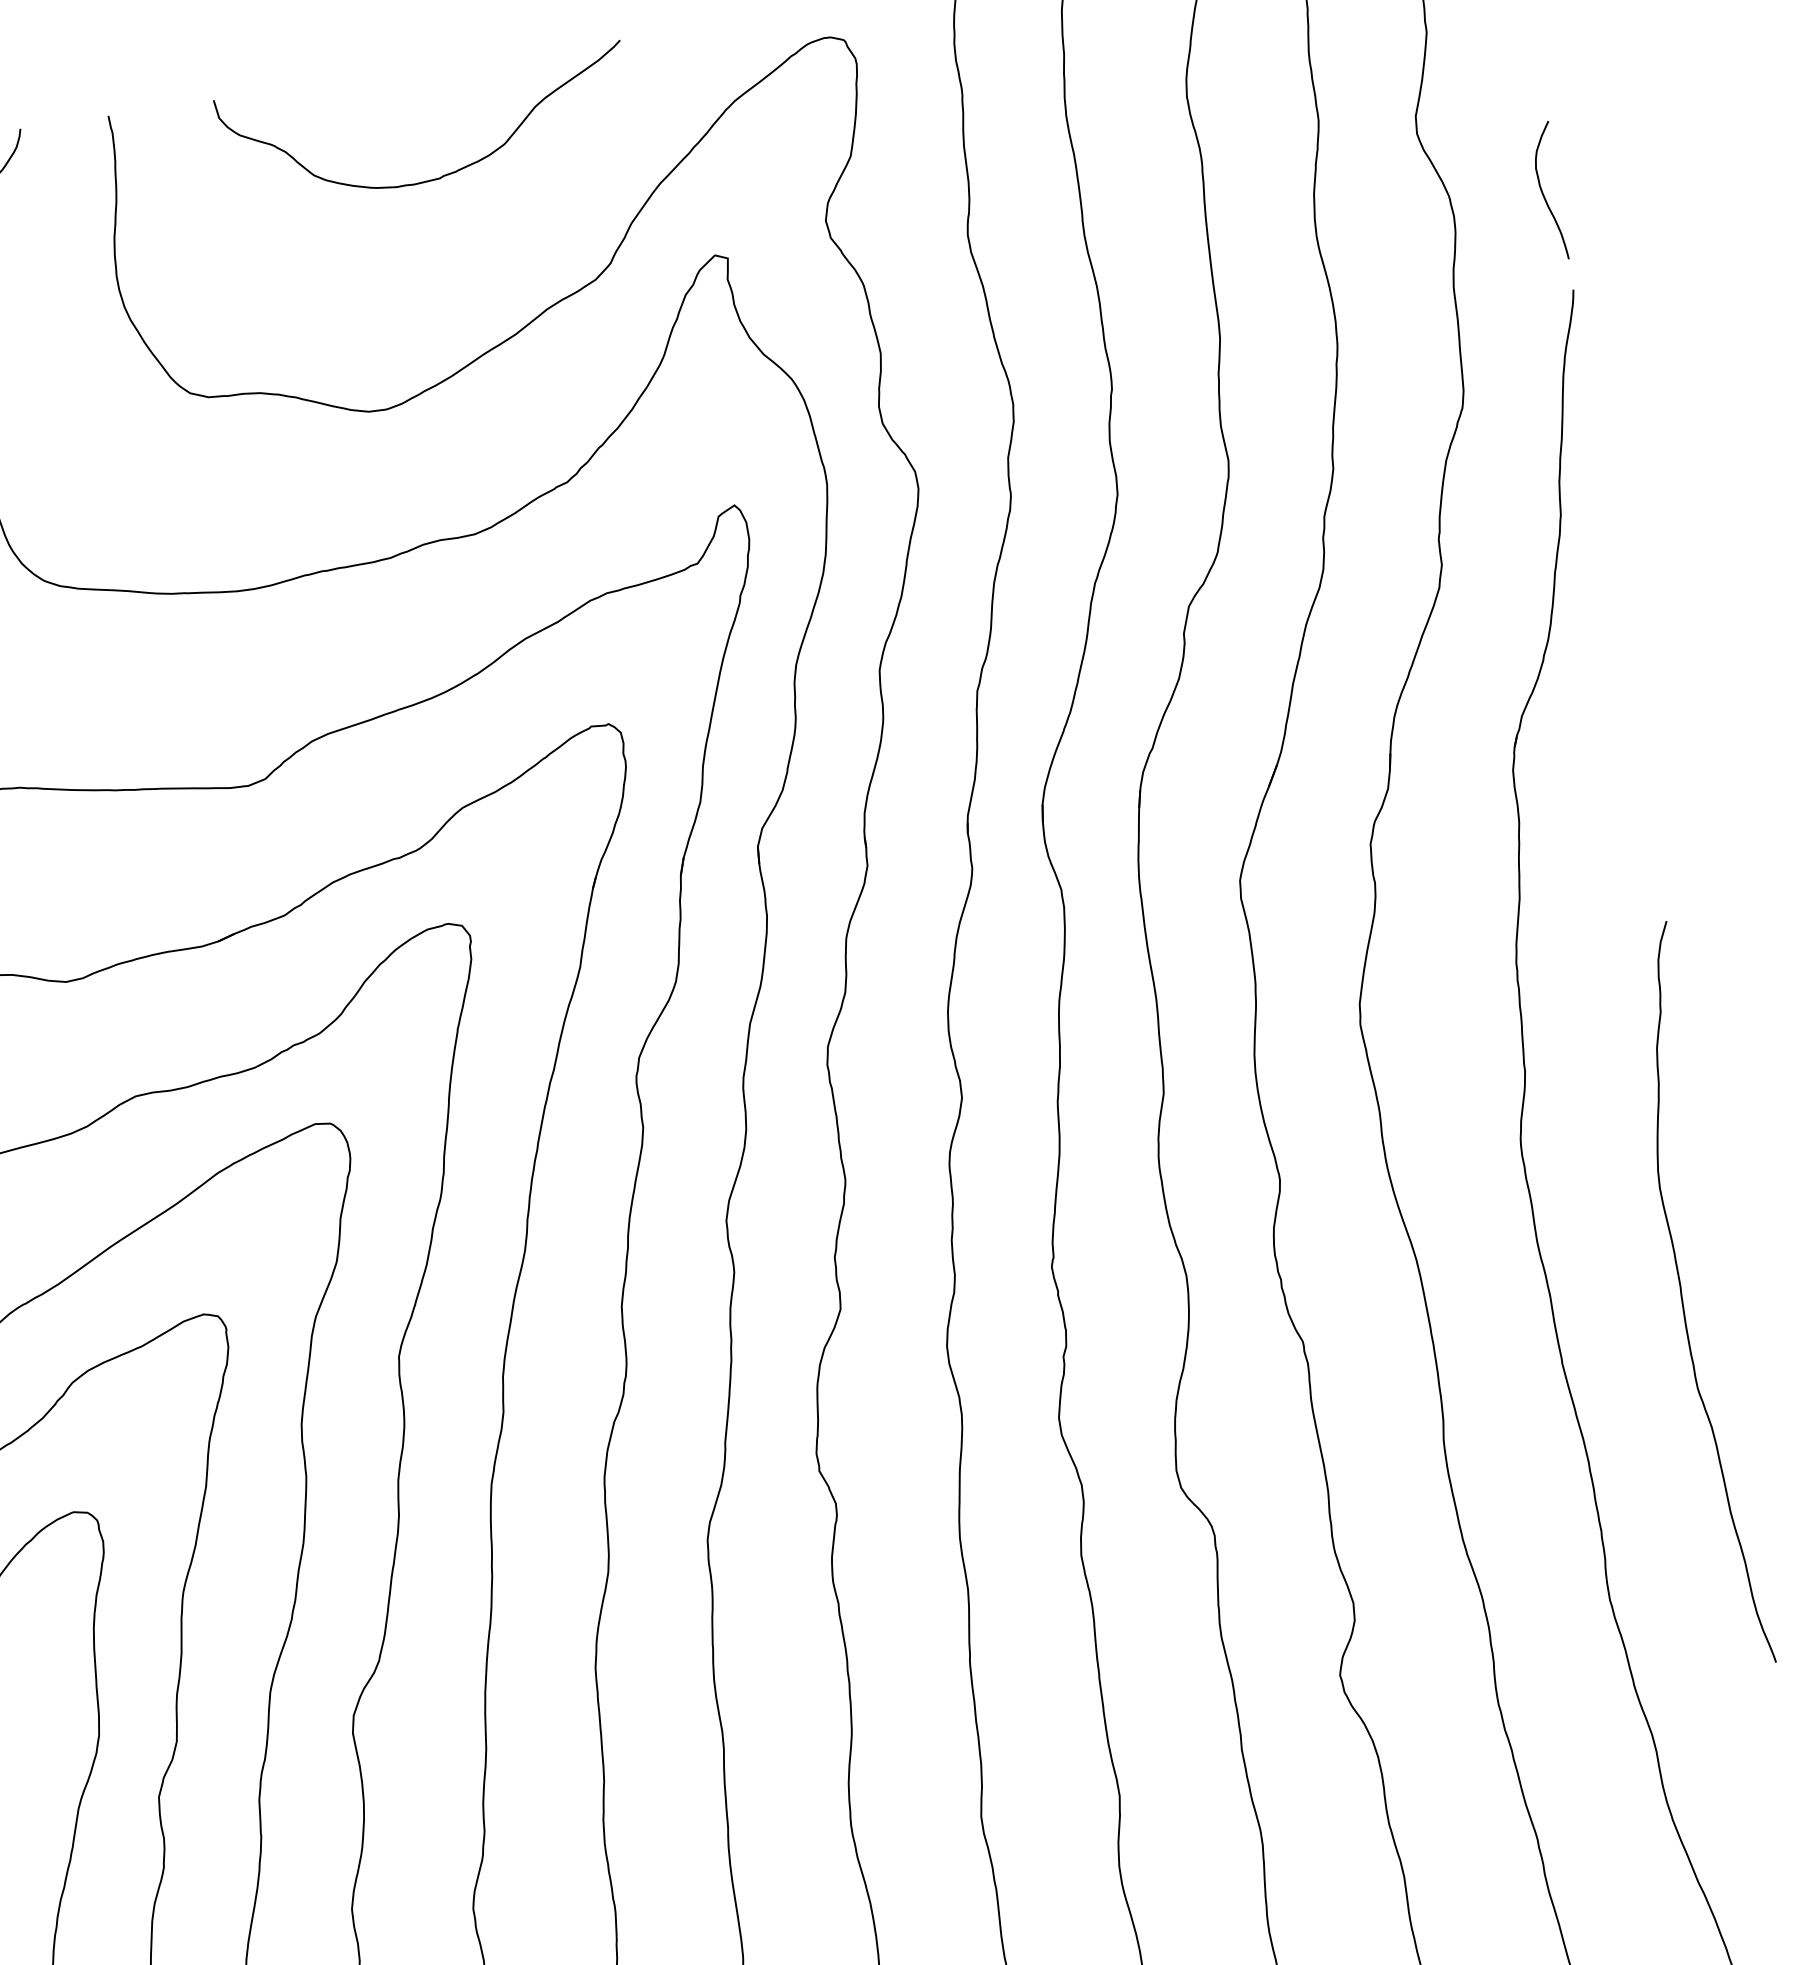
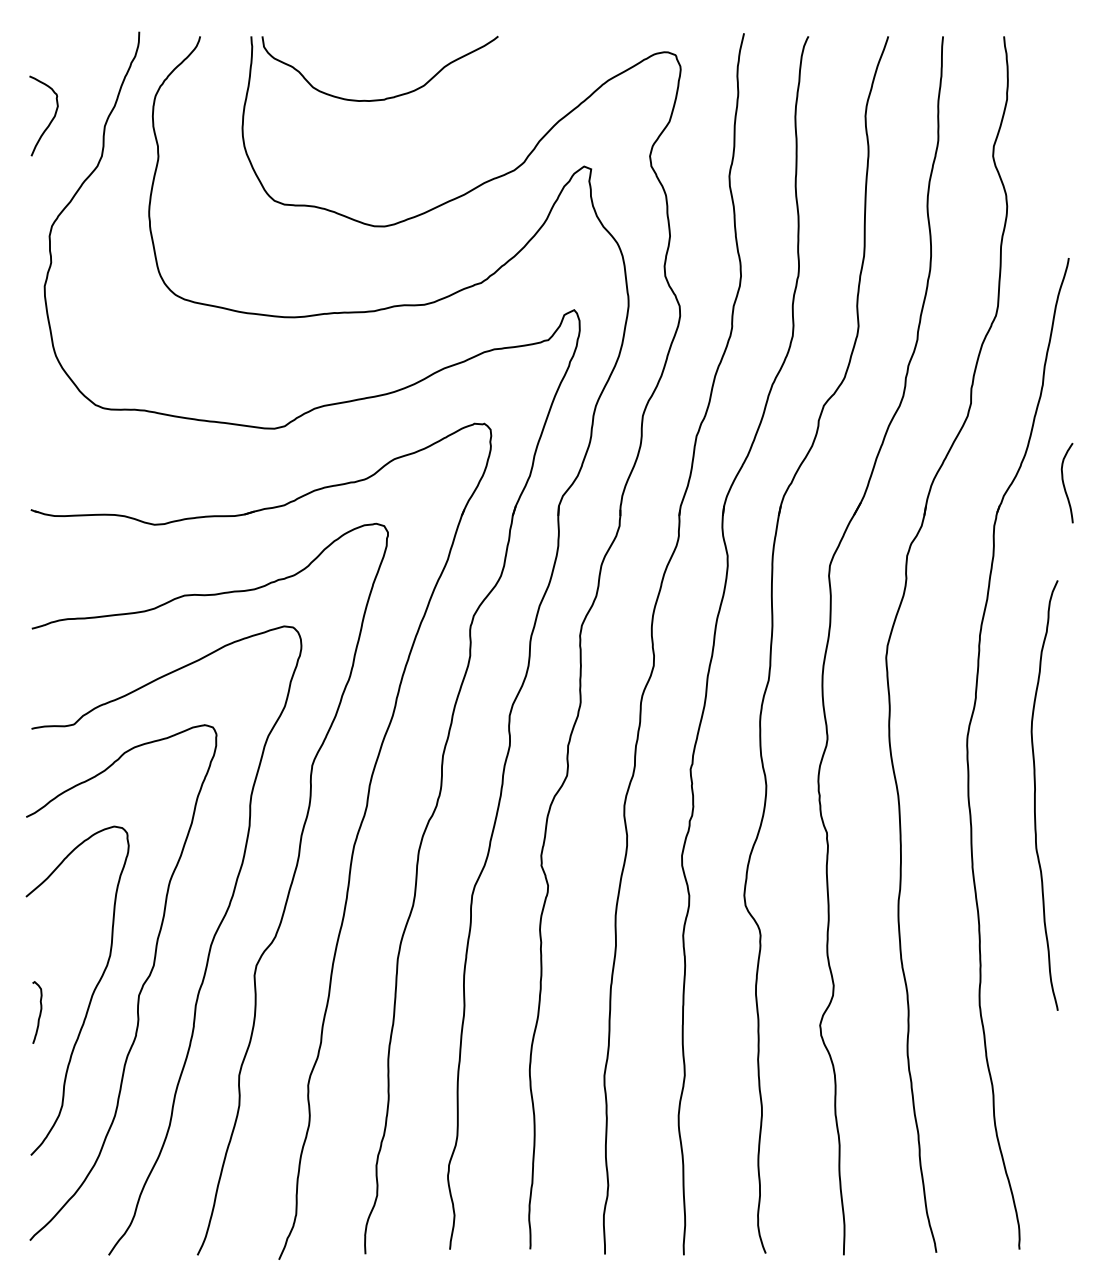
curve: (443, 174) -> (386, 97), moved
curve: (1544, 191) -> (1064, 482), moved
curve: (1682, 1297) -> (1035, 795), moved

